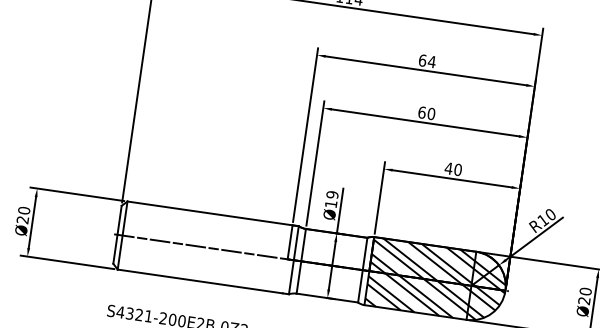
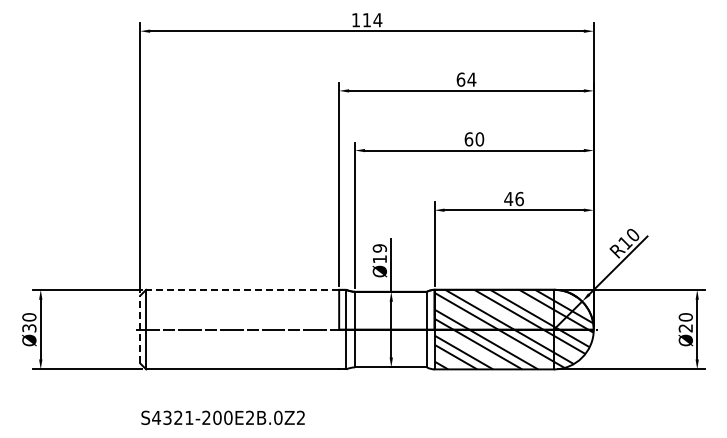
text: (458, 169) -> (519, 198), 40 -> 46
line: (209, 213) -> (242, 289), solid -> dashed
text: (22, 220) -> (29, 328), Ø20 -> Ø30
line: (117, 234) -> (140, 329), solid -> dashed

